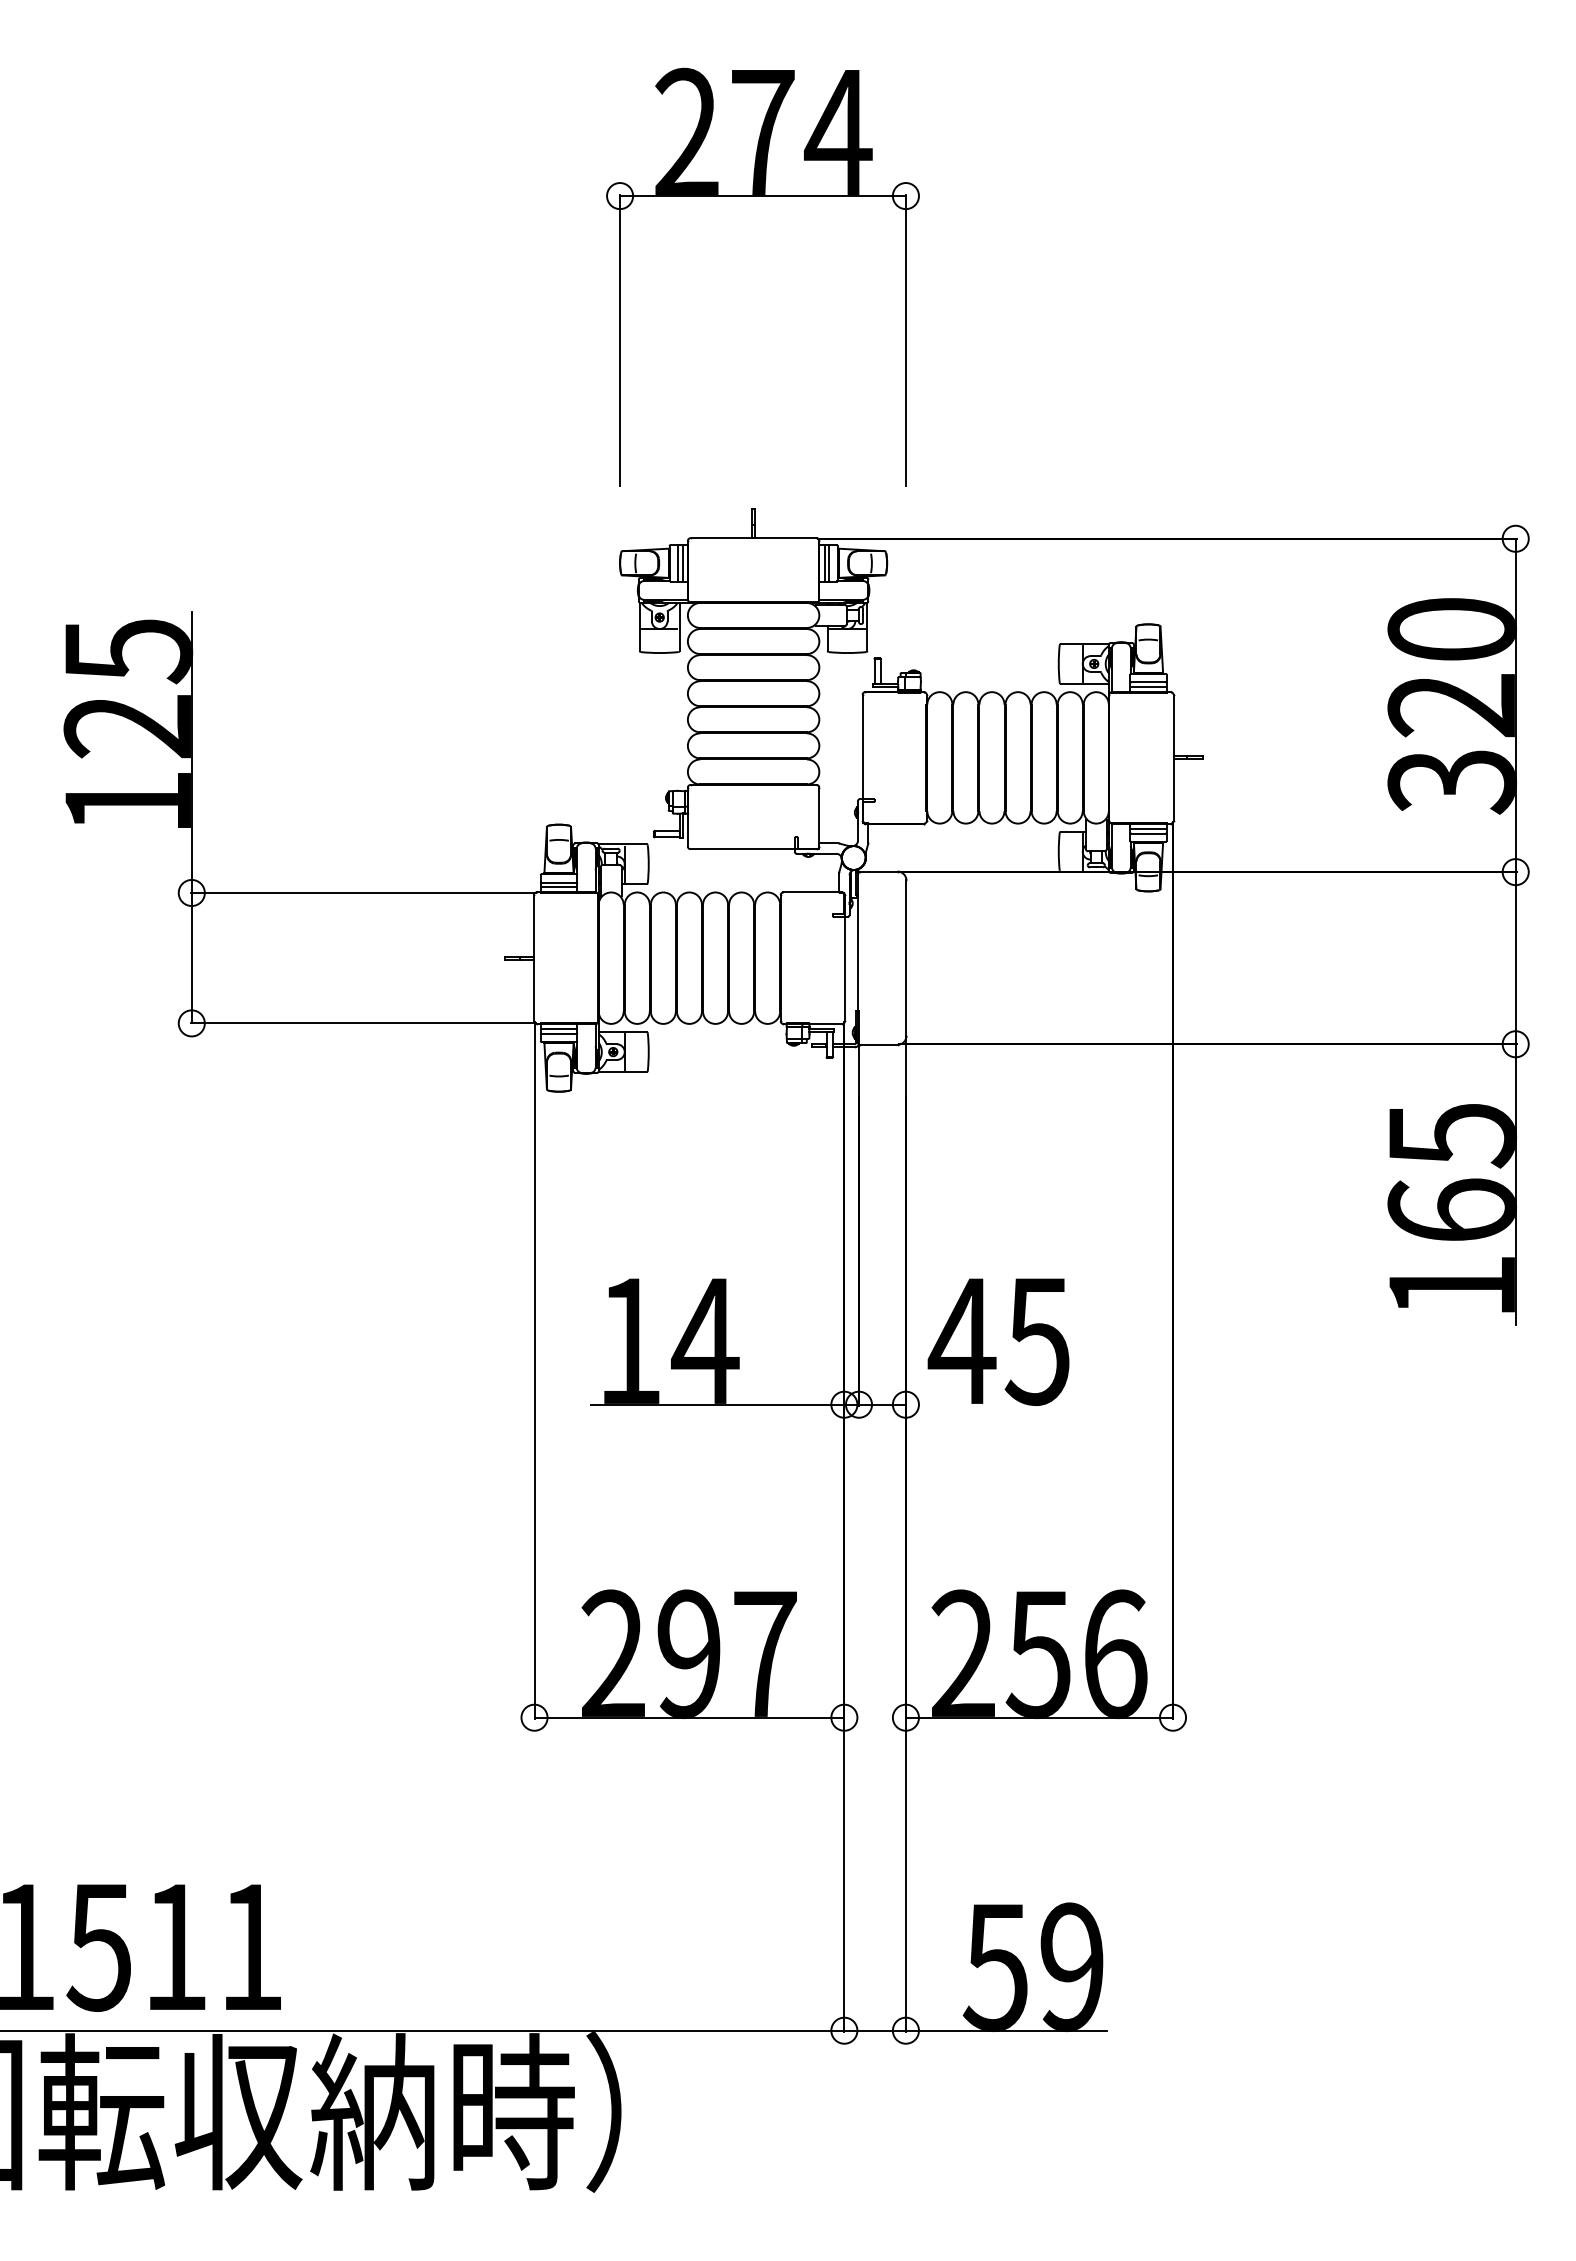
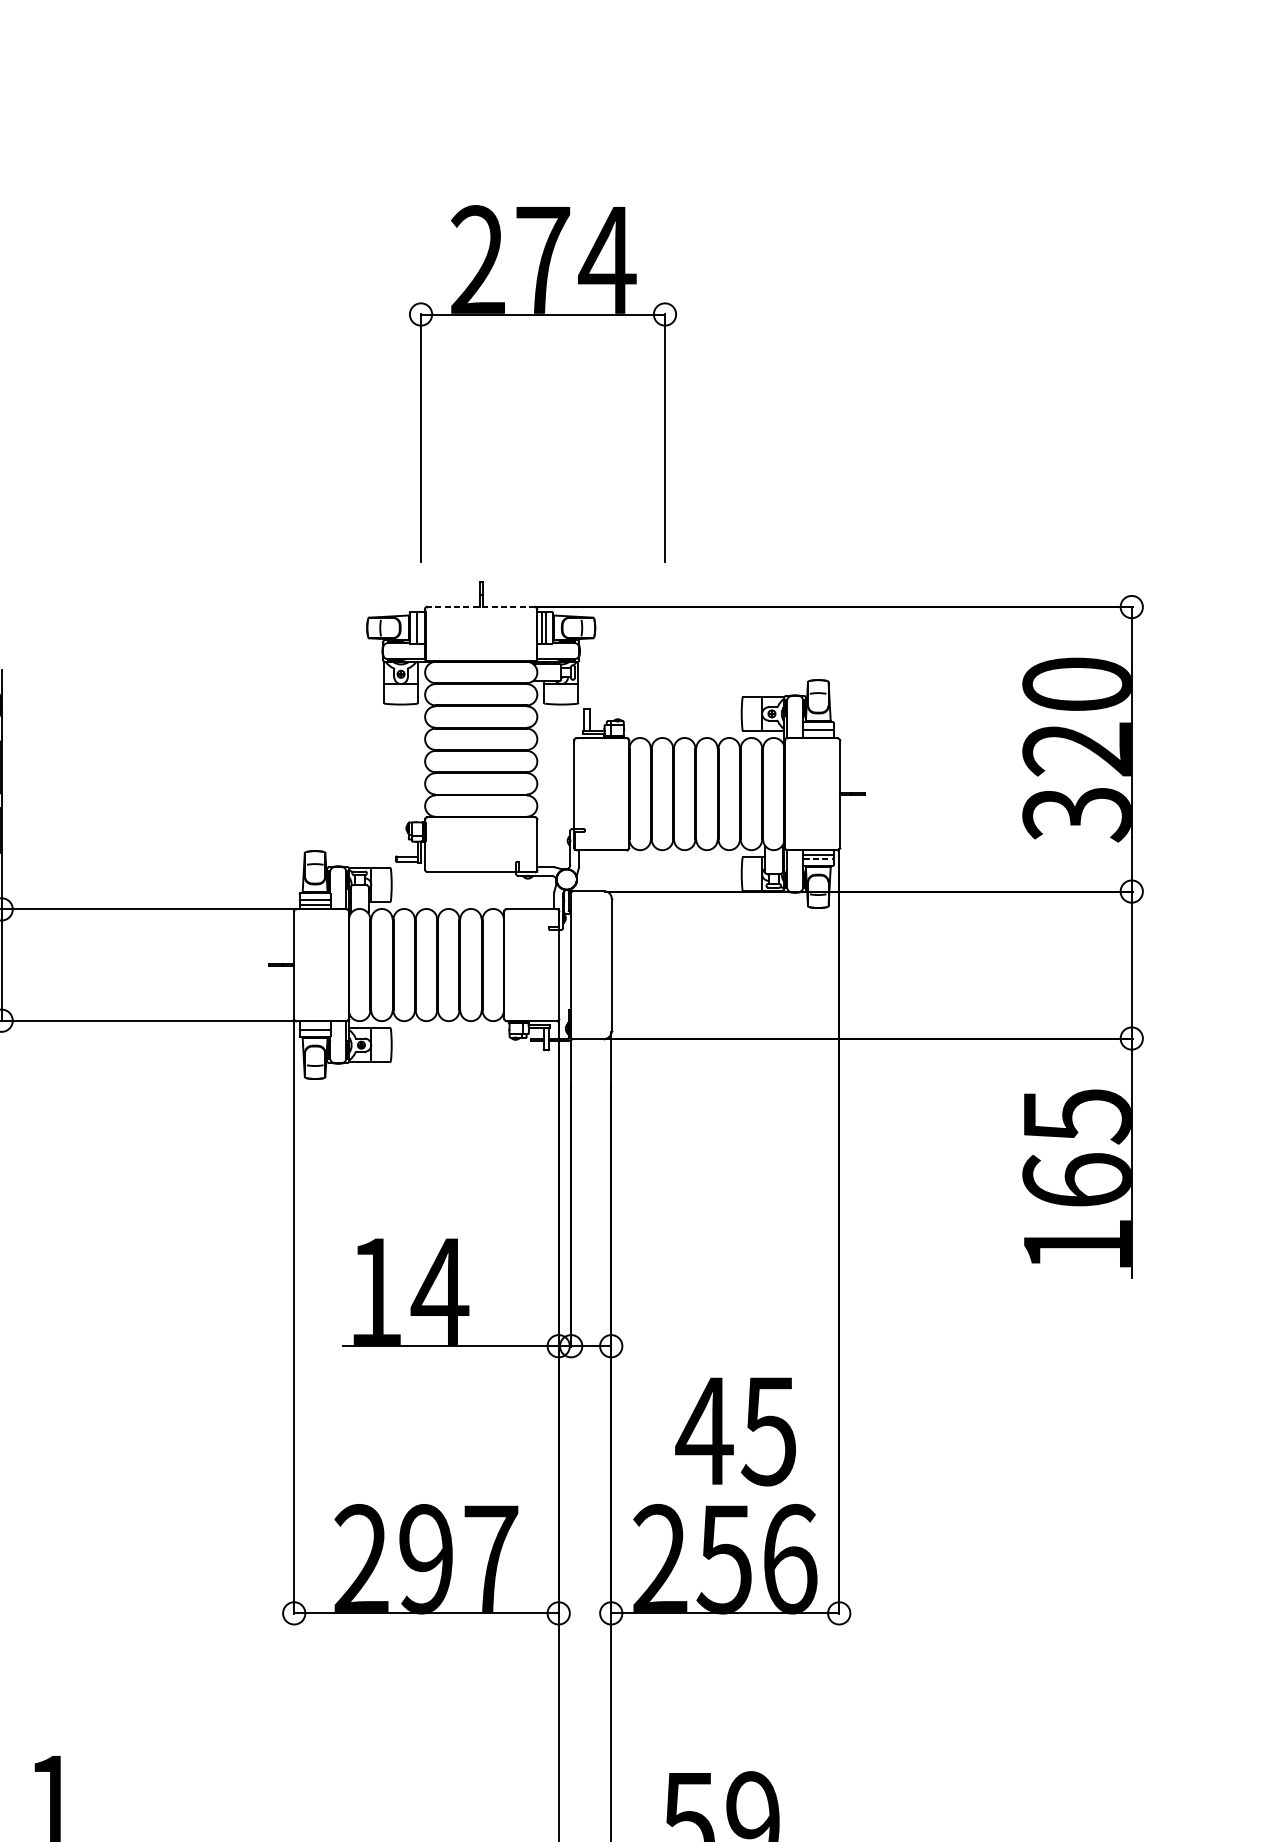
part: (762, 196) -> (542, 314), moved
line: (753, 538) -> (481, 606), solid -> dashed
line: (682, 563) -> (420, 628), removed
line: (1148, 686) -> (818, 733), removed
line: (1148, 833) -> (818, 858), solid -> dashed
line: (558, 1029) -> (314, 1025), removed
text: (998, 1341) -> (735, 1431), moved

